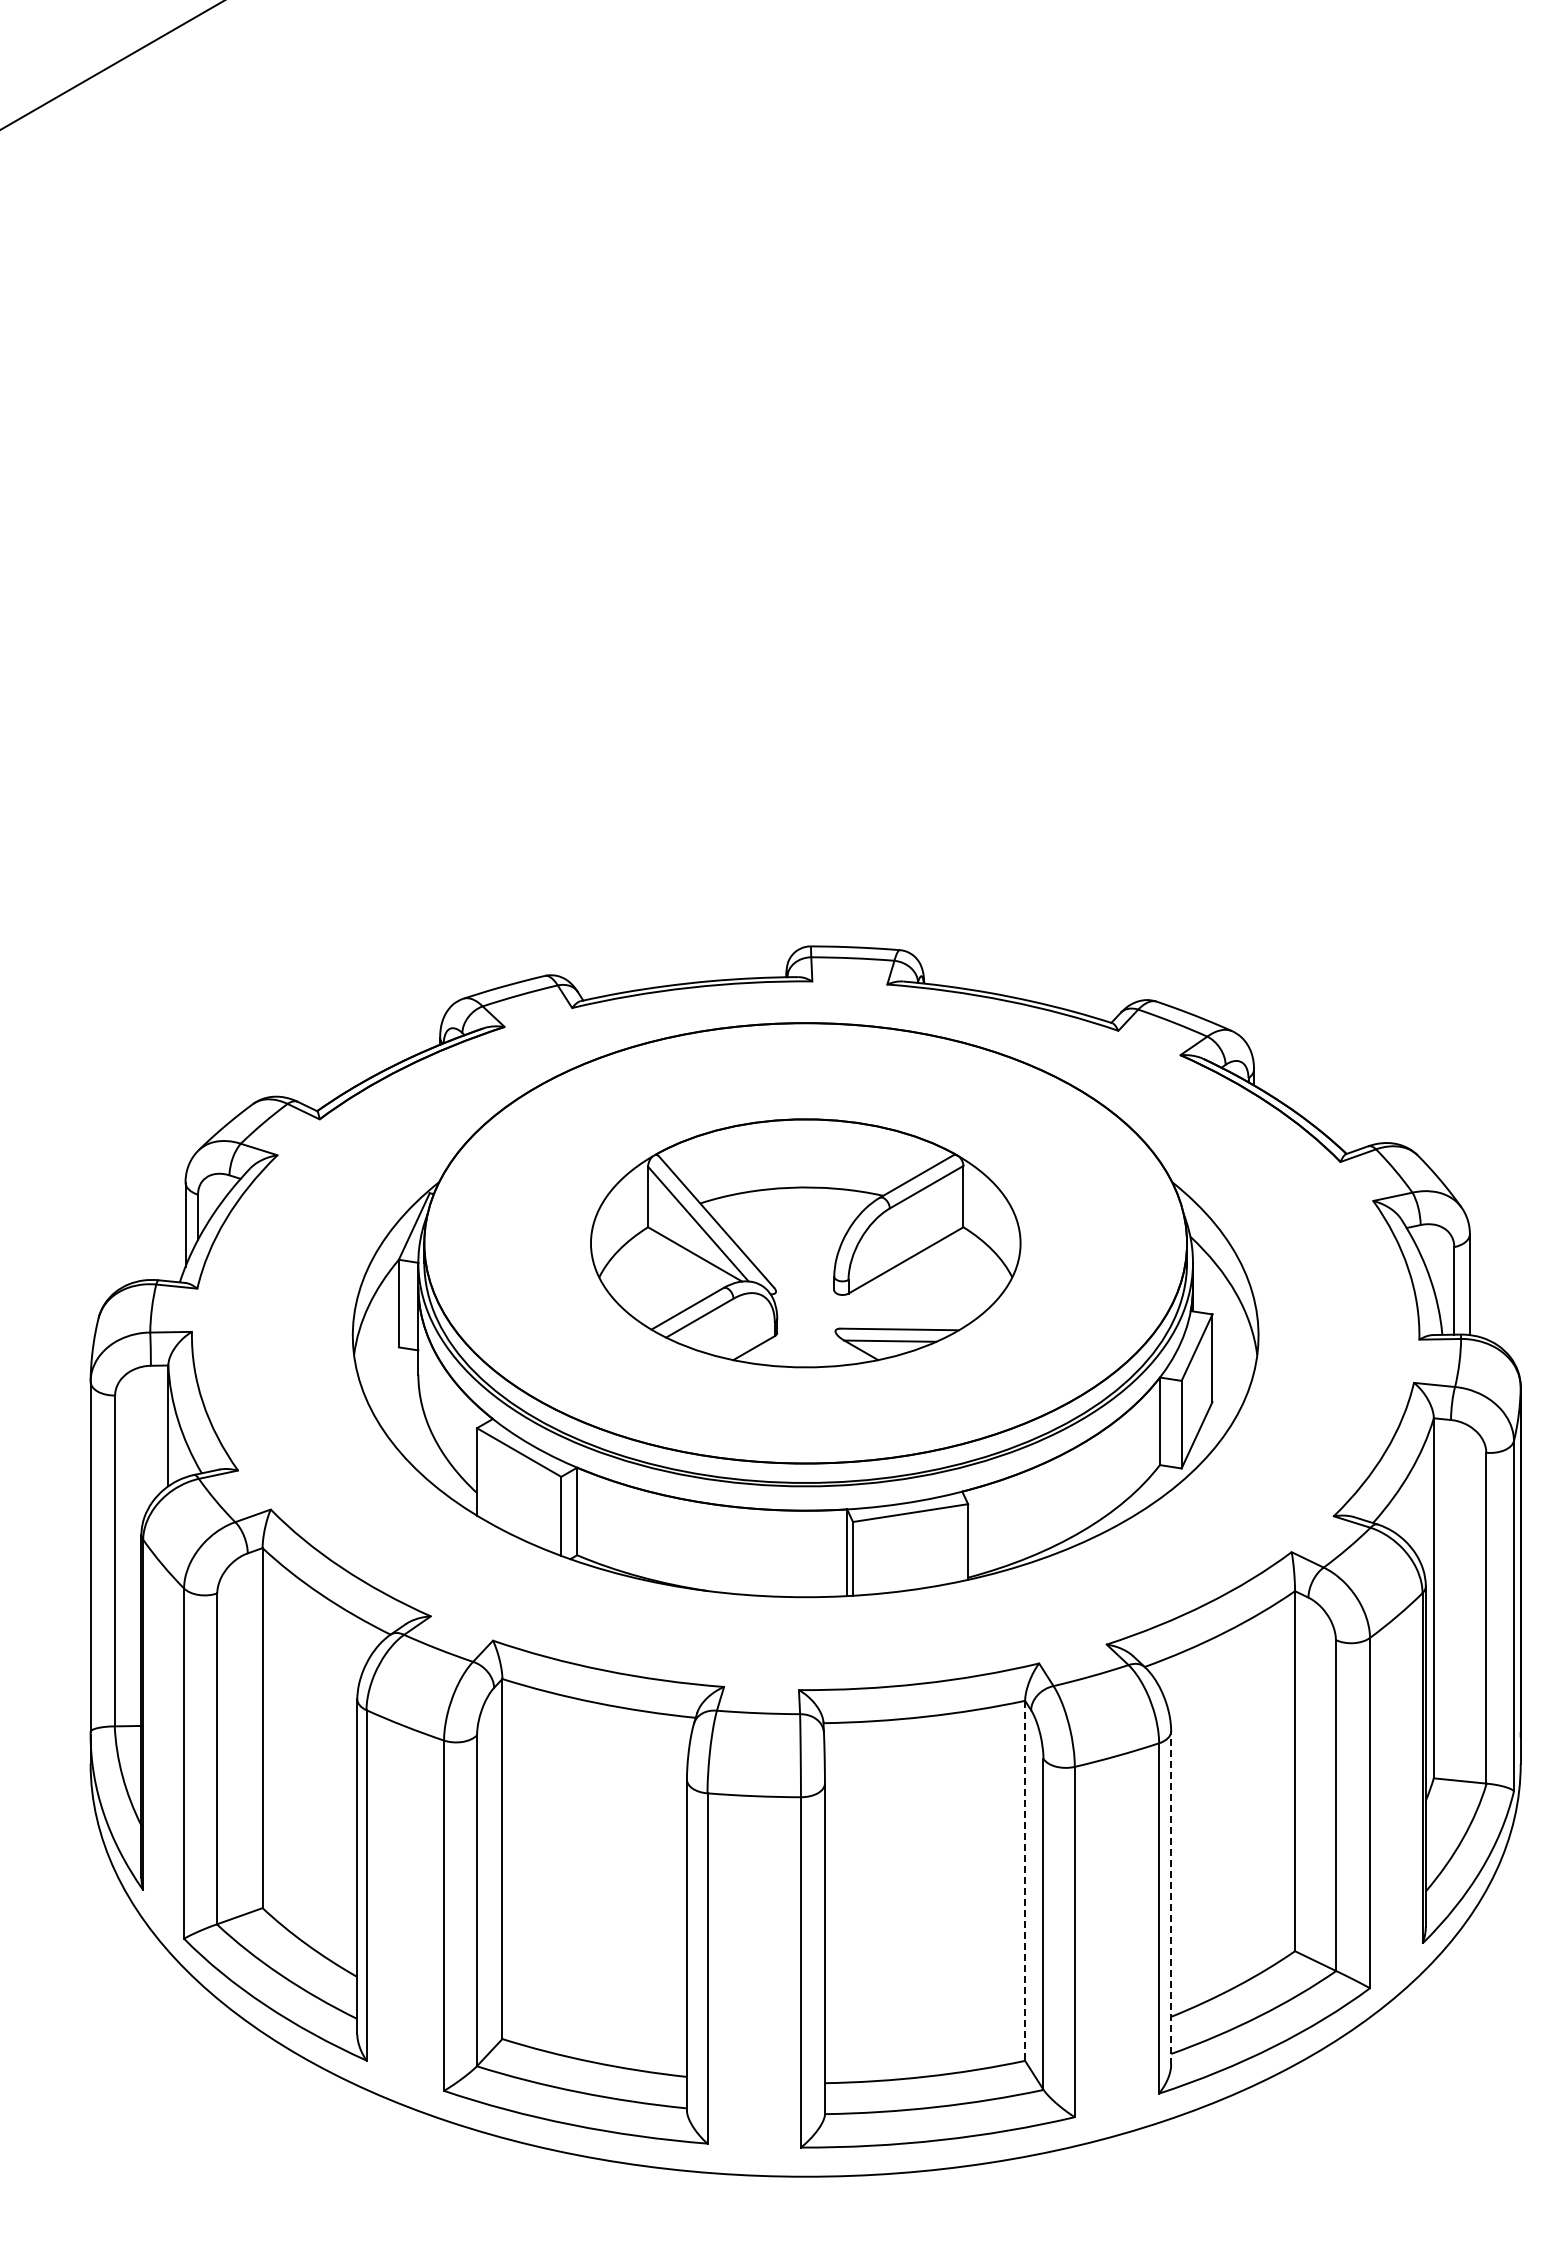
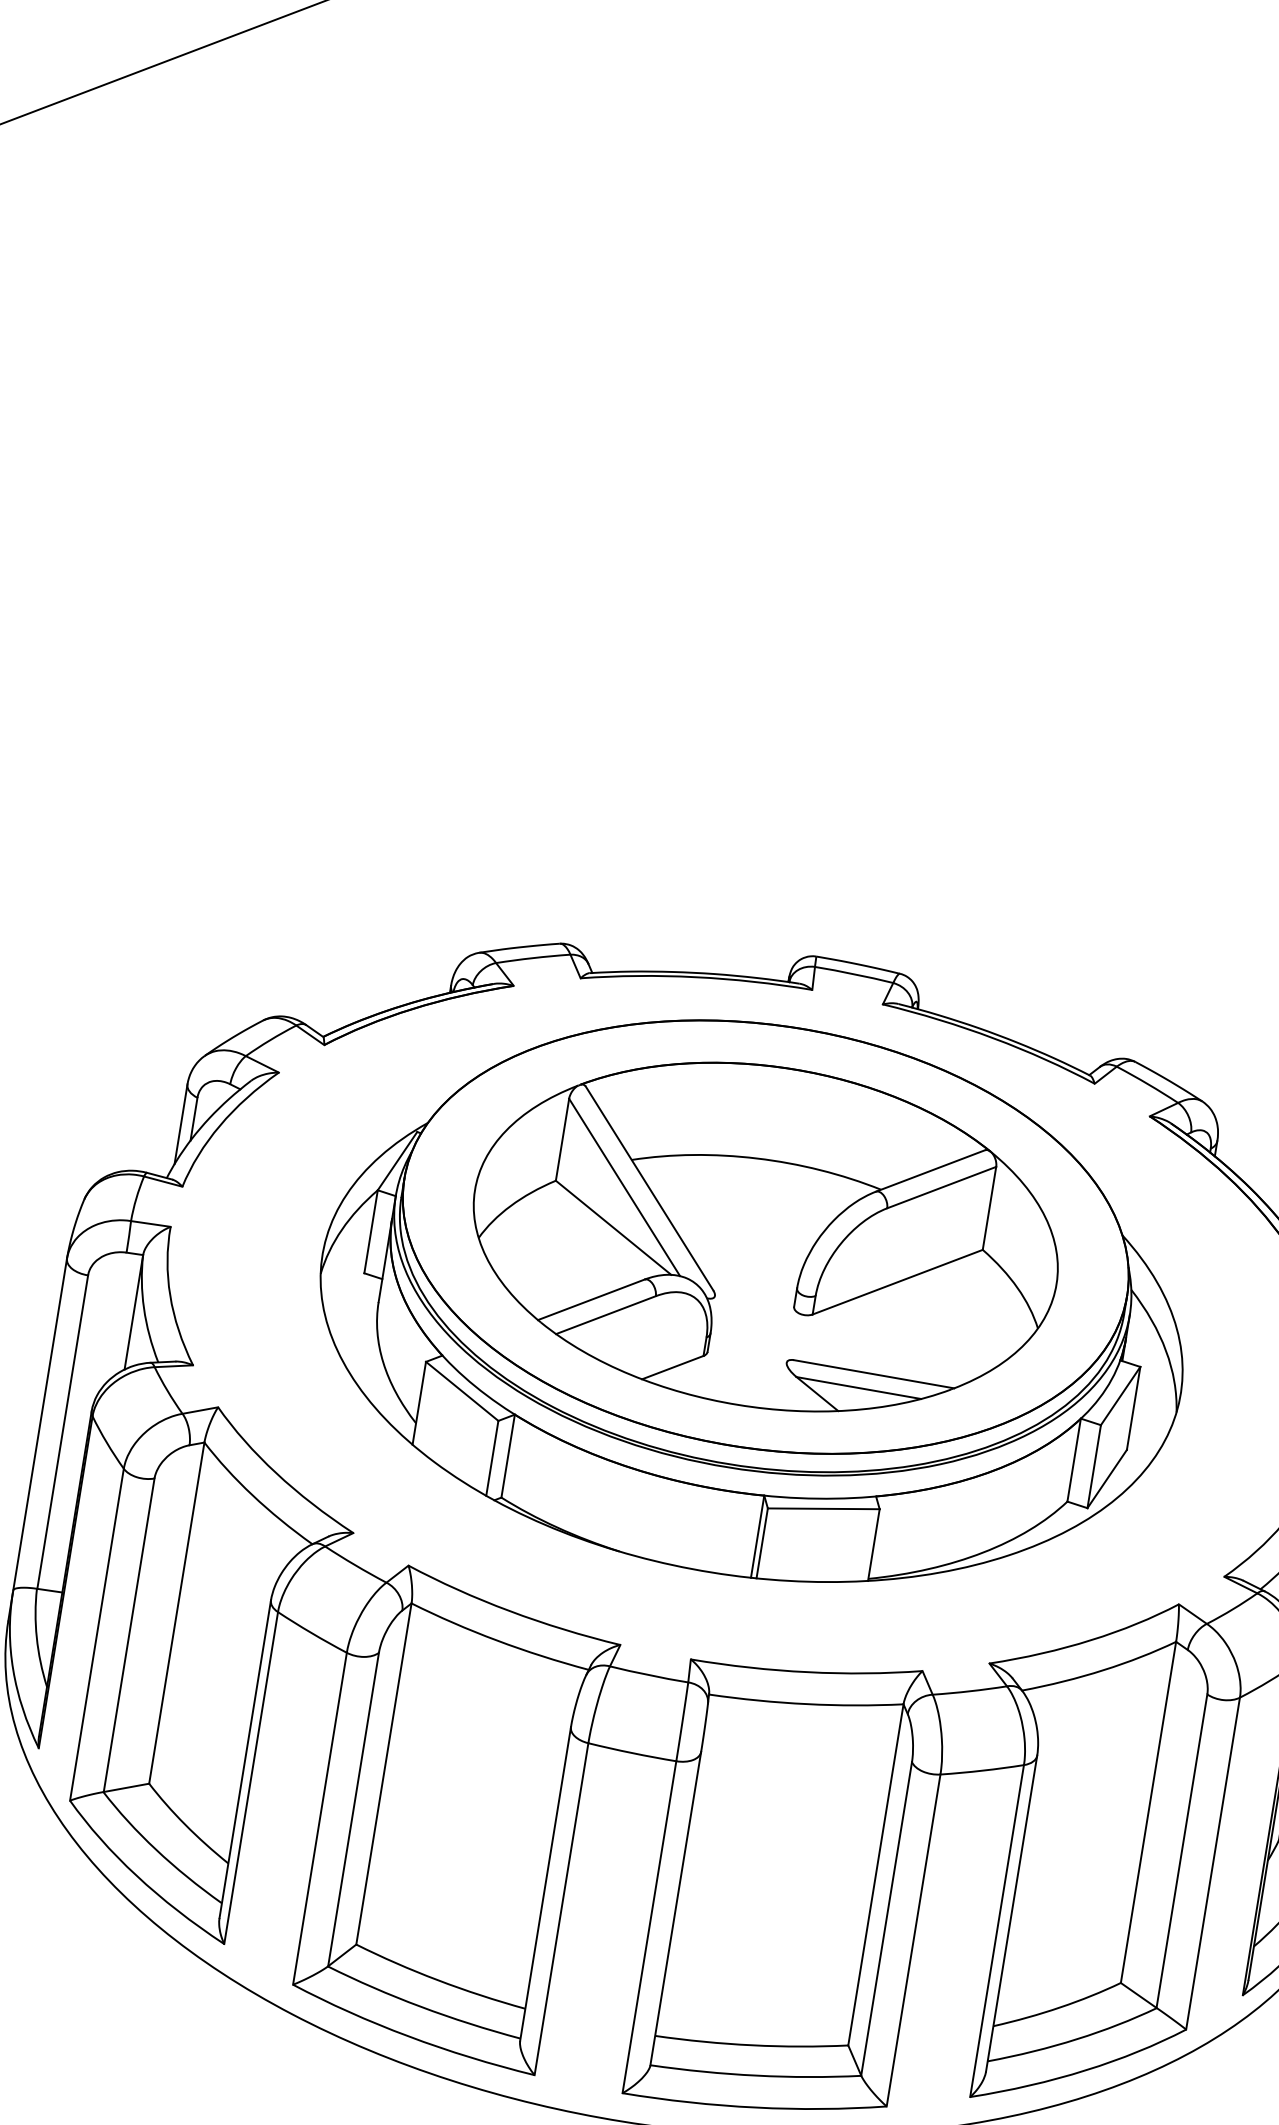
part: (805, 1243) -> (765, 1237), size x1.43
line: (1025, 1881) -> (876, 1875), dashed -> solid
line: (1171, 1898) -> (1011, 1914), dashed -> solid

